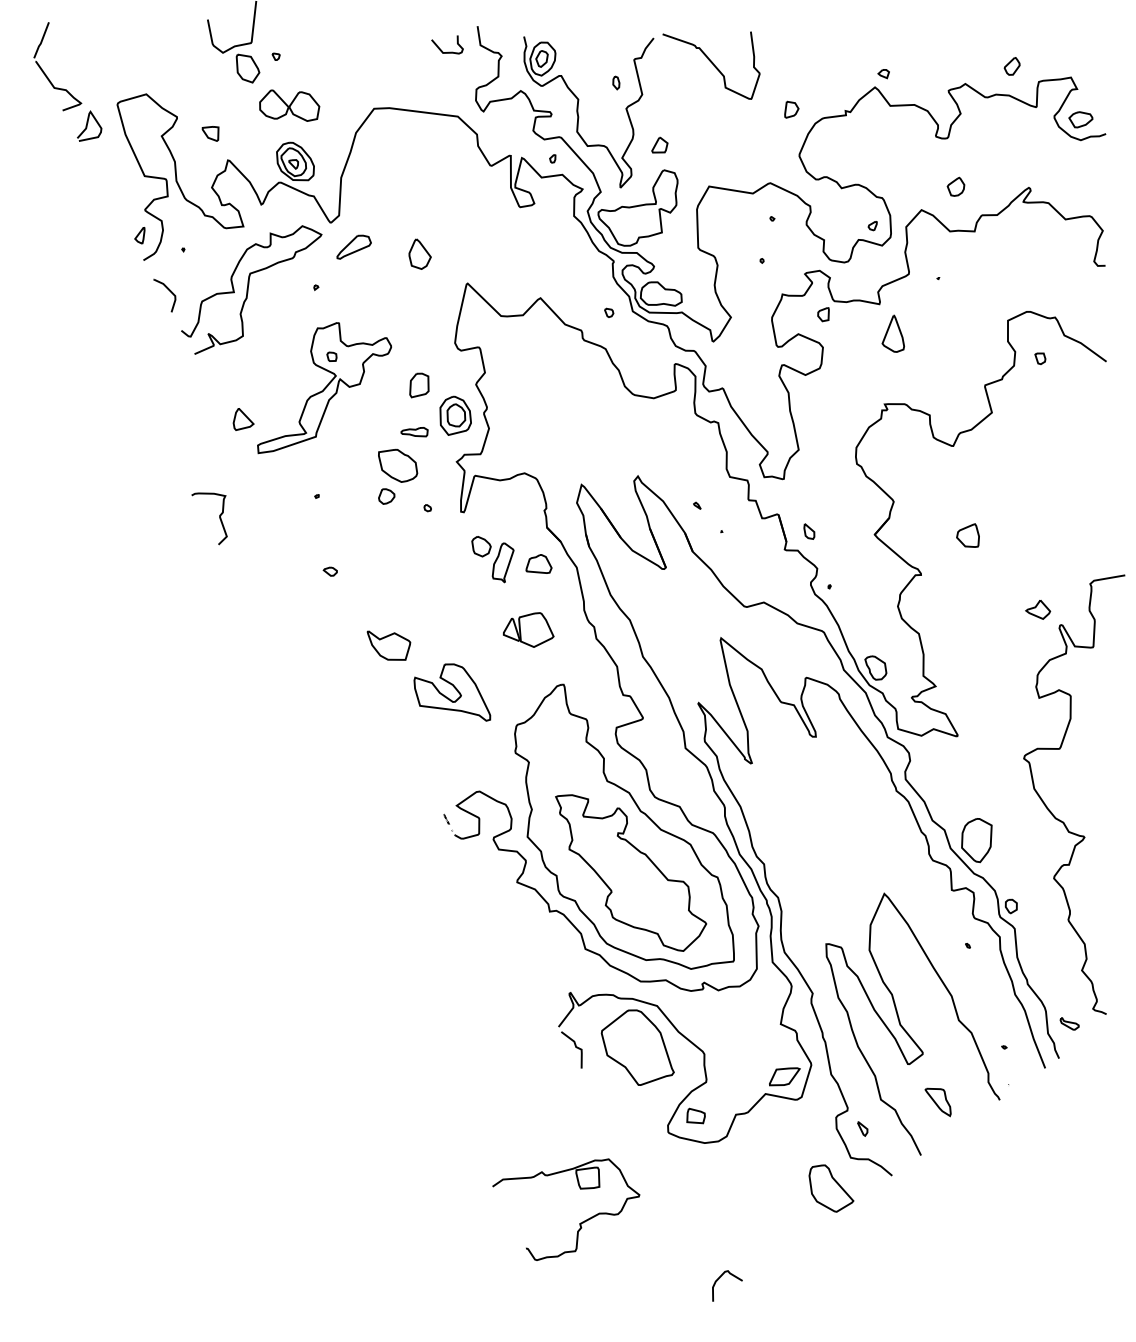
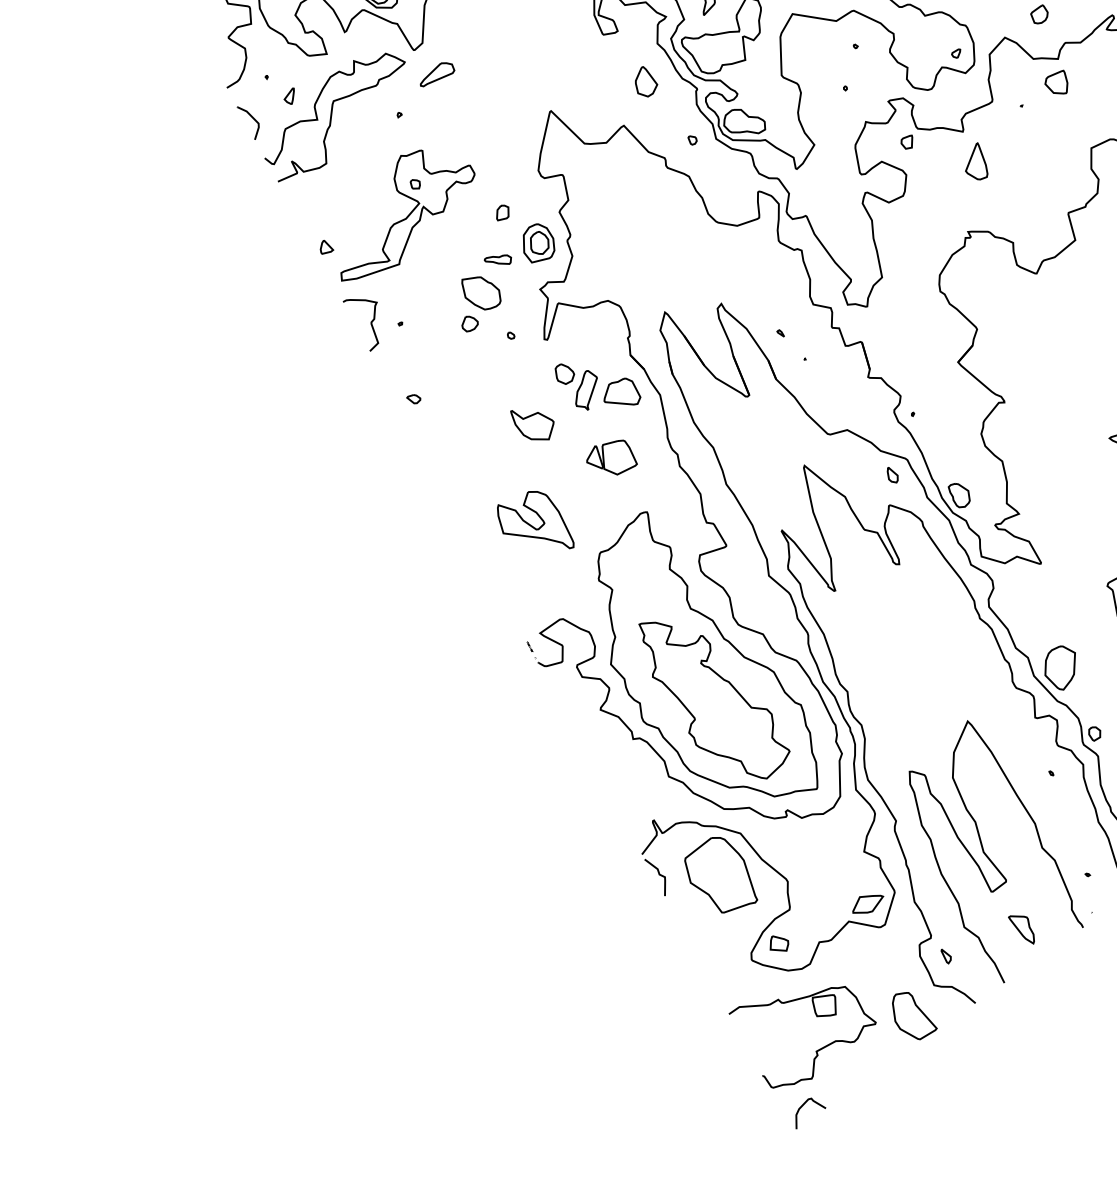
part: (139, 235) -> (288, 96), moved
part: (419, 253) -> (645, 81), moved
part: (419, 385) -> (502, 213), size x0.62
part: (243, 419) -> (326, 247), size x0.62
curve: (219, 518) -> (370, 325), moved
part: (809, 531) -> (892, 475), moved
part: (967, 535) -> (1055, 82), moved
part: (538, 563) -> (621, 391), size x1.43
part: (388, 645) -> (531, 425), moved
part: (580, 1222) -> (816, 1050), moved

